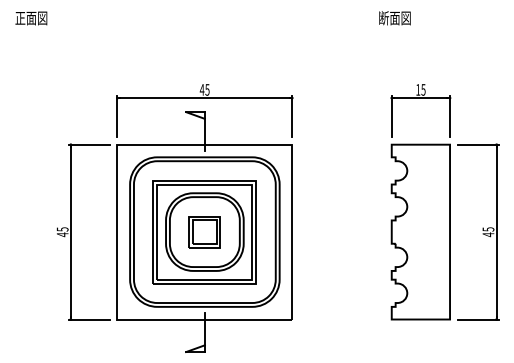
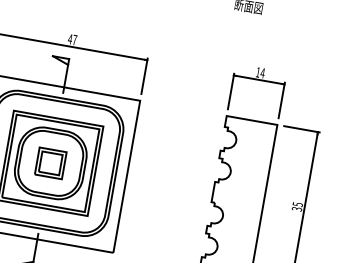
text: (207, 89) -> (74, 39), 45 -> 47
text: (423, 89) -> (262, 72), 15 -> 14
text: (488, 234) -> (297, 208), 45 -> 35

